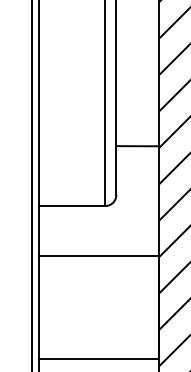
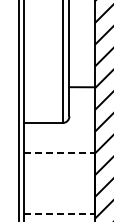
line: (99, 255) -> (59, 152), solid -> dashed
line: (99, 359) -> (59, 214), solid -> dashed

